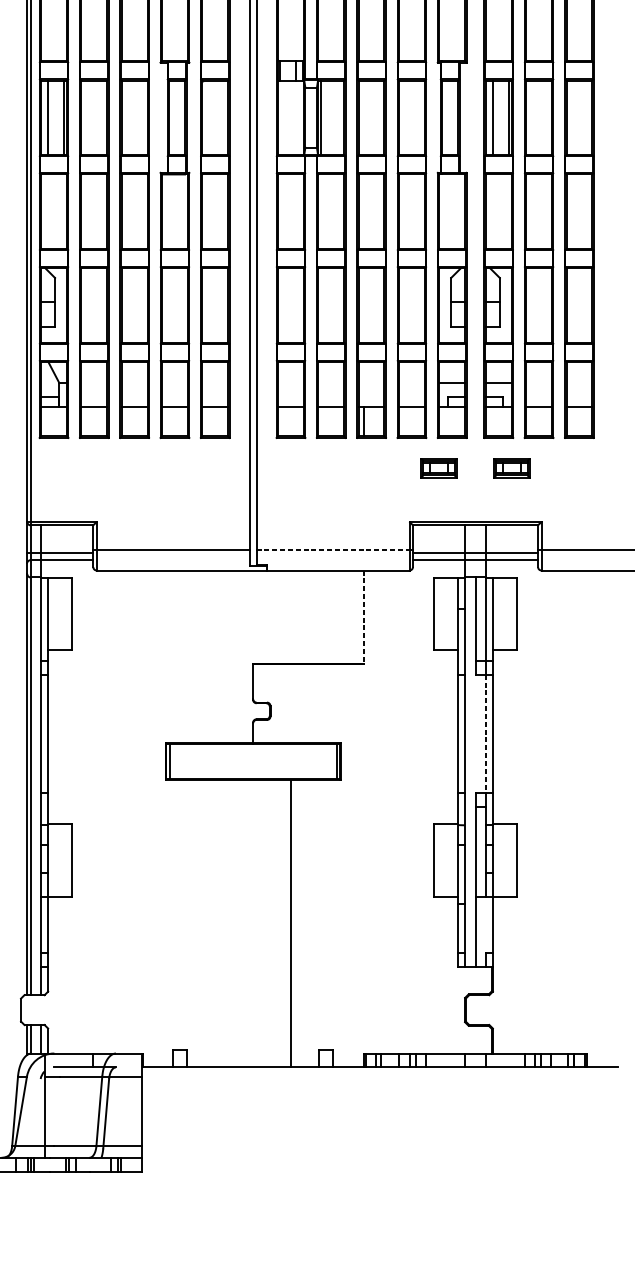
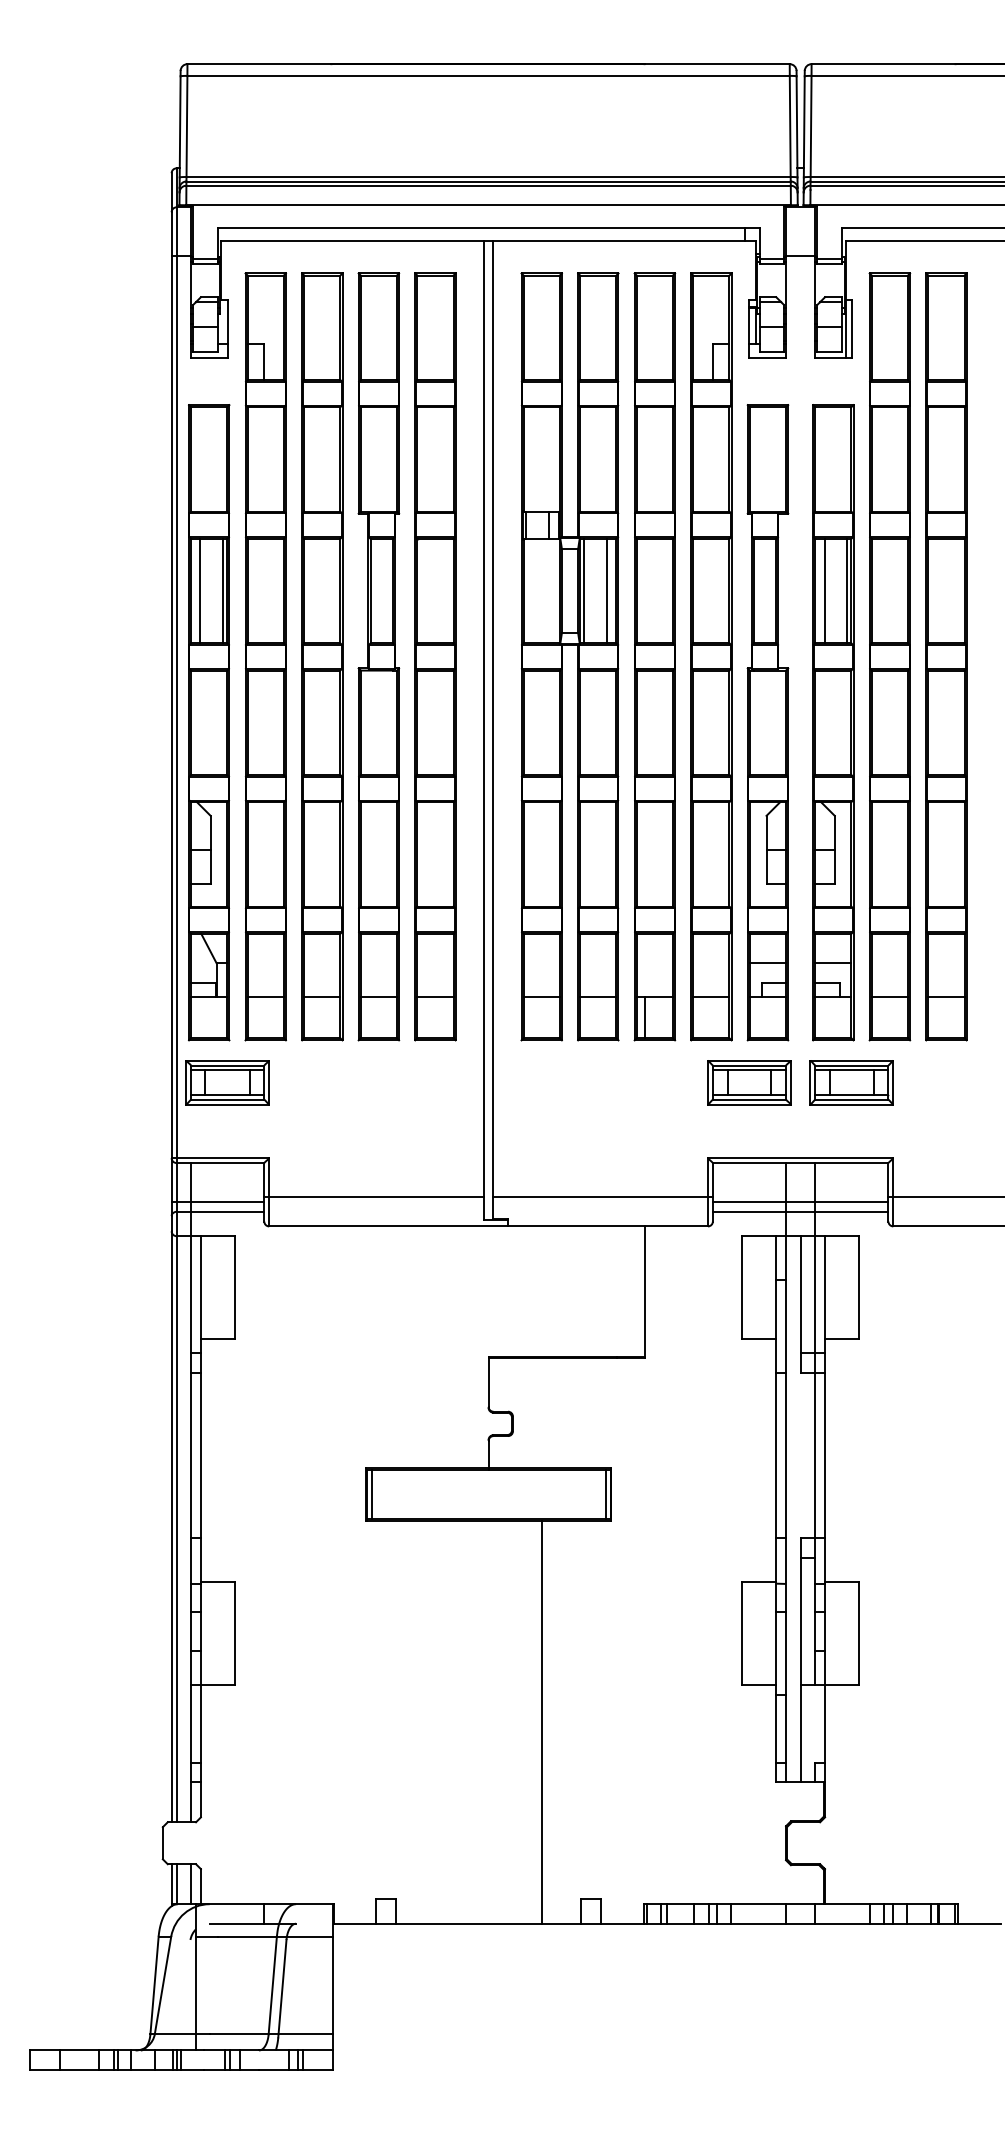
line: (337, 117) -> (606, 590), added
part: (67, 467) -> (227, 1082), added
part: (439, 467) -> (749, 1082), size x1.67
part: (511, 467) -> (851, 1082), size x1.67
line: (333, 549) -> (601, 1197), dashed -> solid
line: (364, 617) -> (644, 1292), dashed -> solid
line: (486, 733) -> (815, 1455), dashed -> solid

